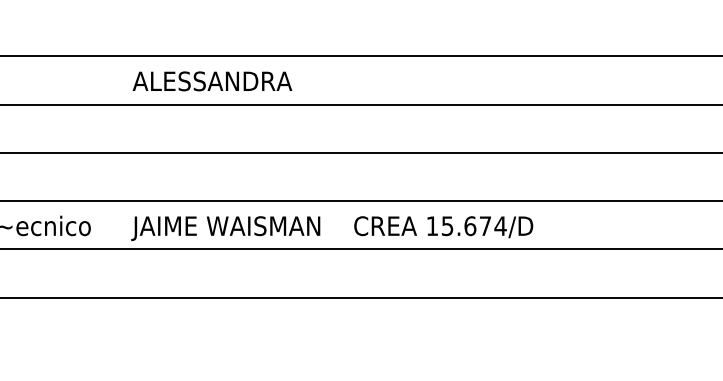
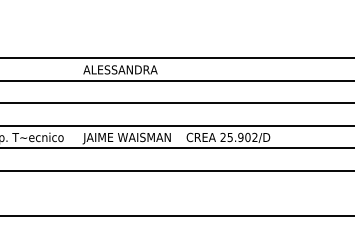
text: (465, 224) -> (238, 136), 15.674/D -> 25.902/D

